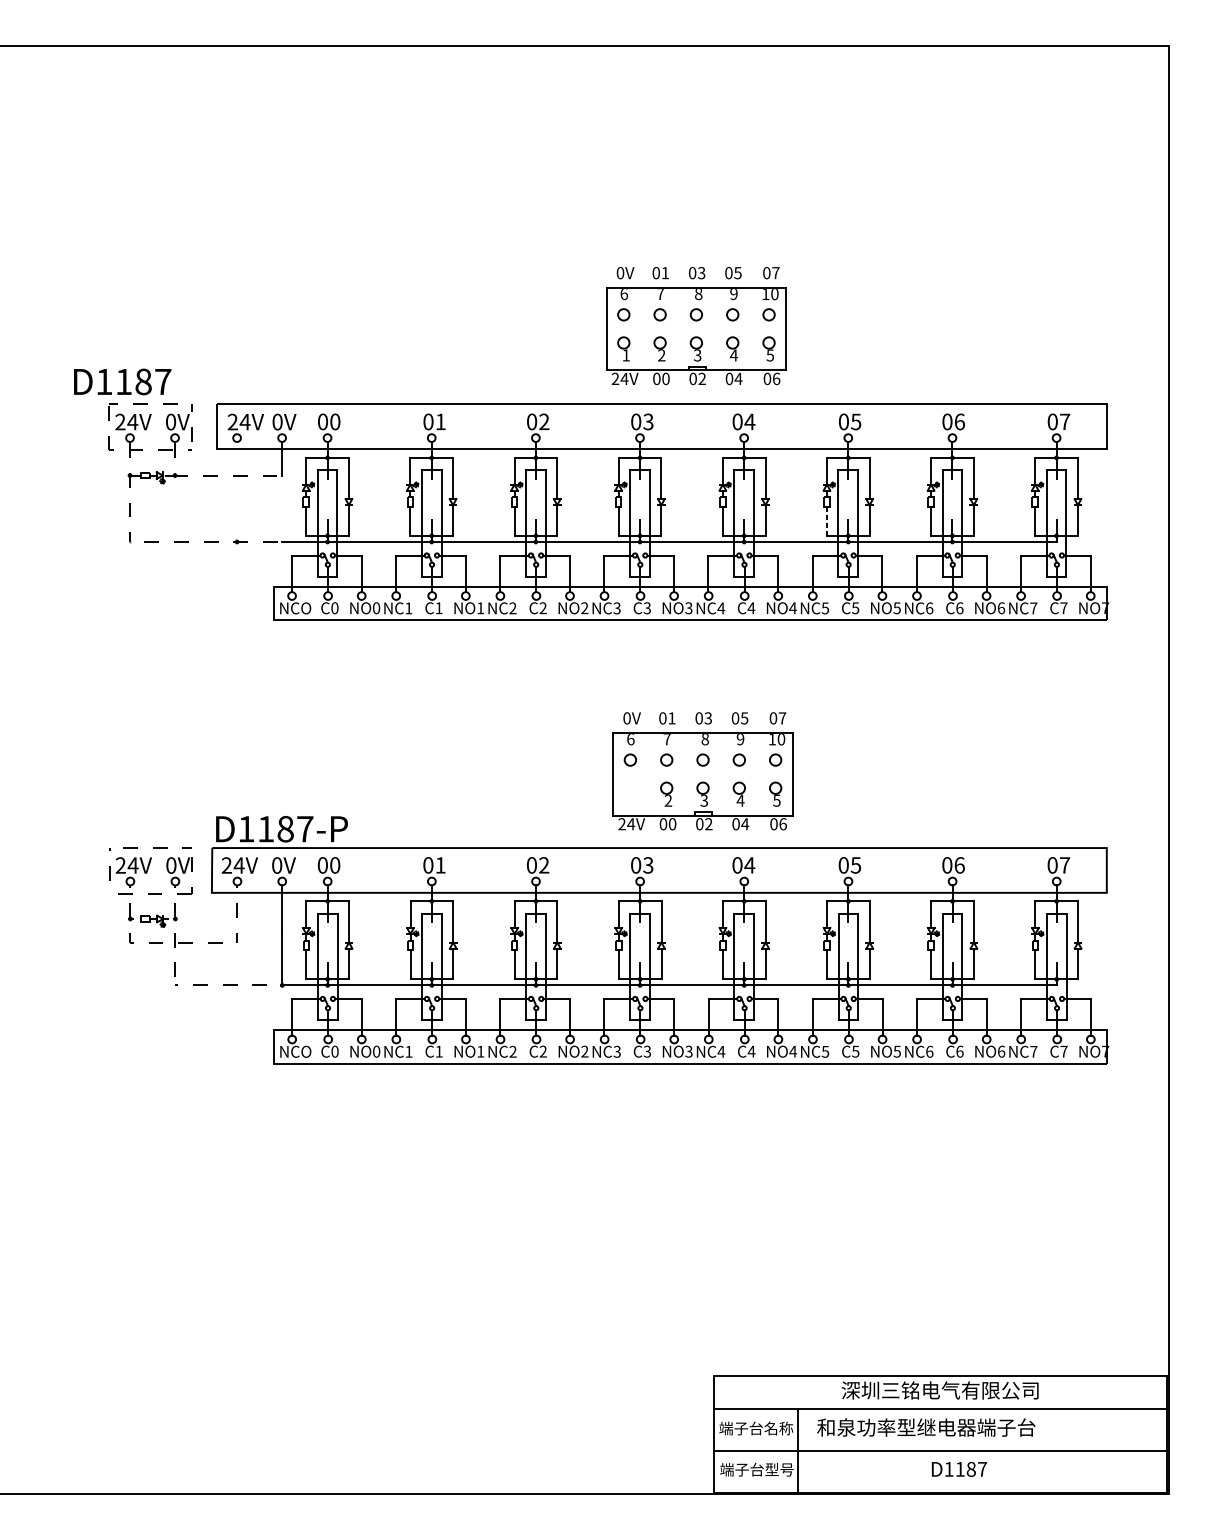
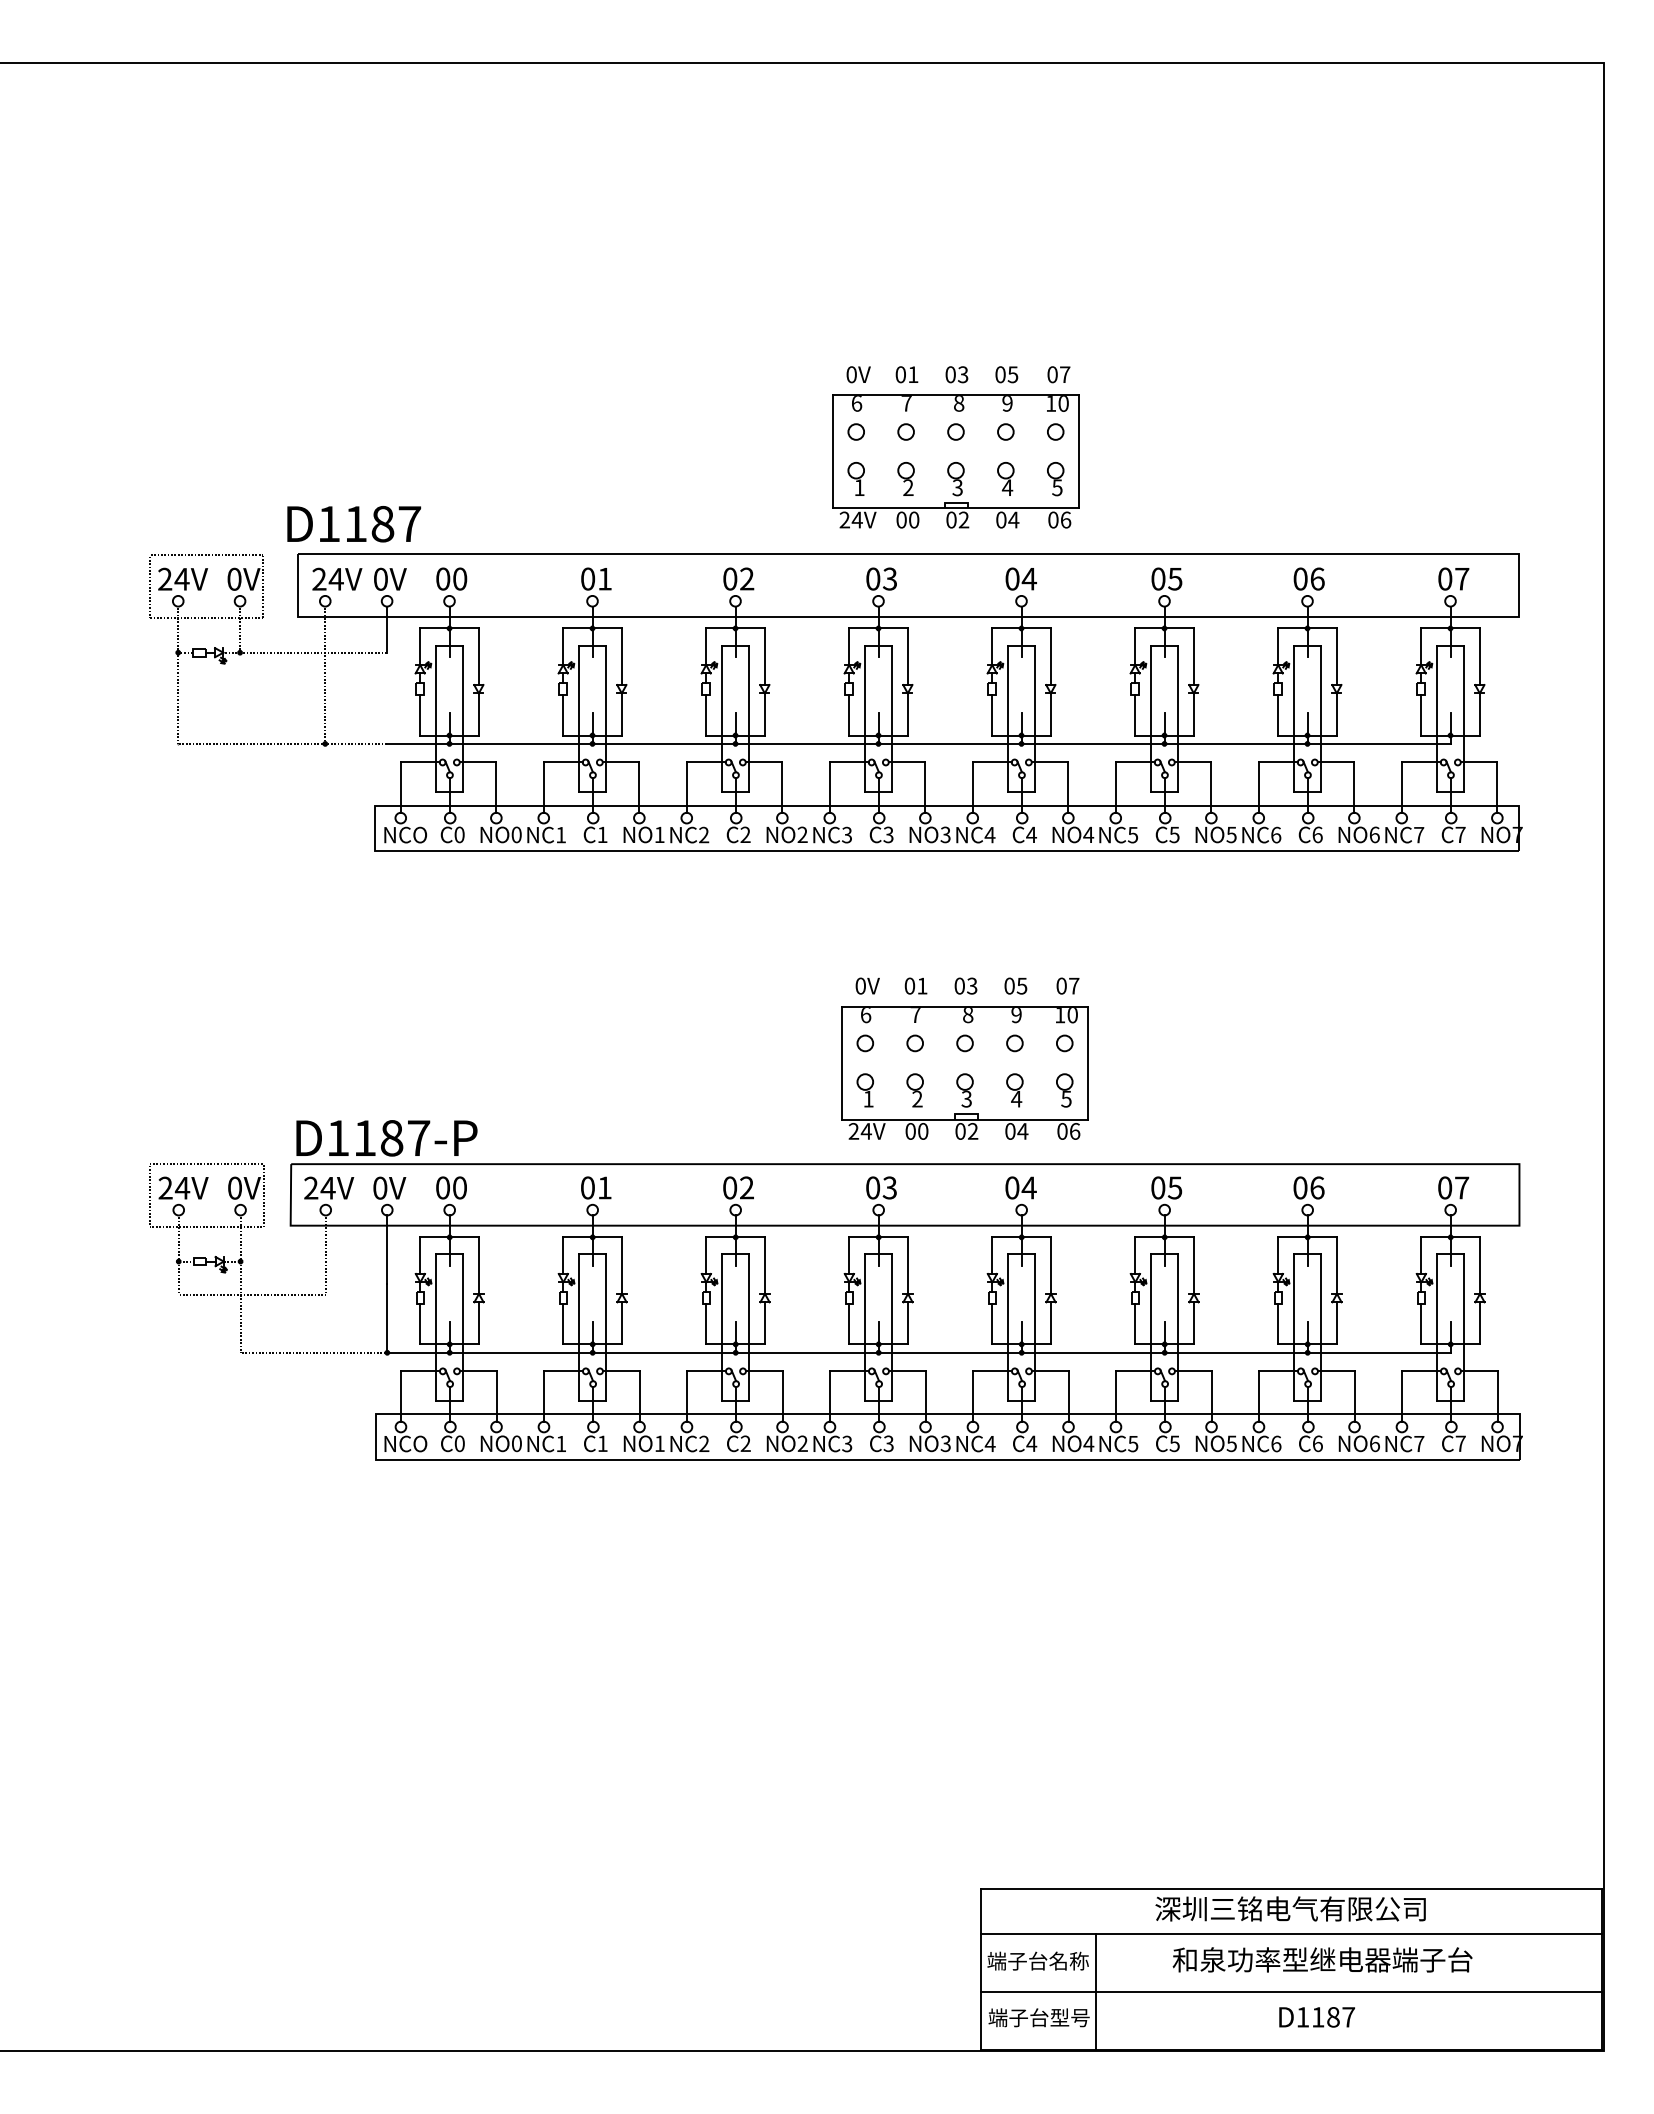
text: (122, 382) -> (354, 524), moved
line: (237, 491) -> (325, 674), added
line: (827, 521) -> (1135, 715), dashed -> solid
part: (629, 794) -> (864, 1090), added
text: (926, 1427) -> (1322, 1959), moved

